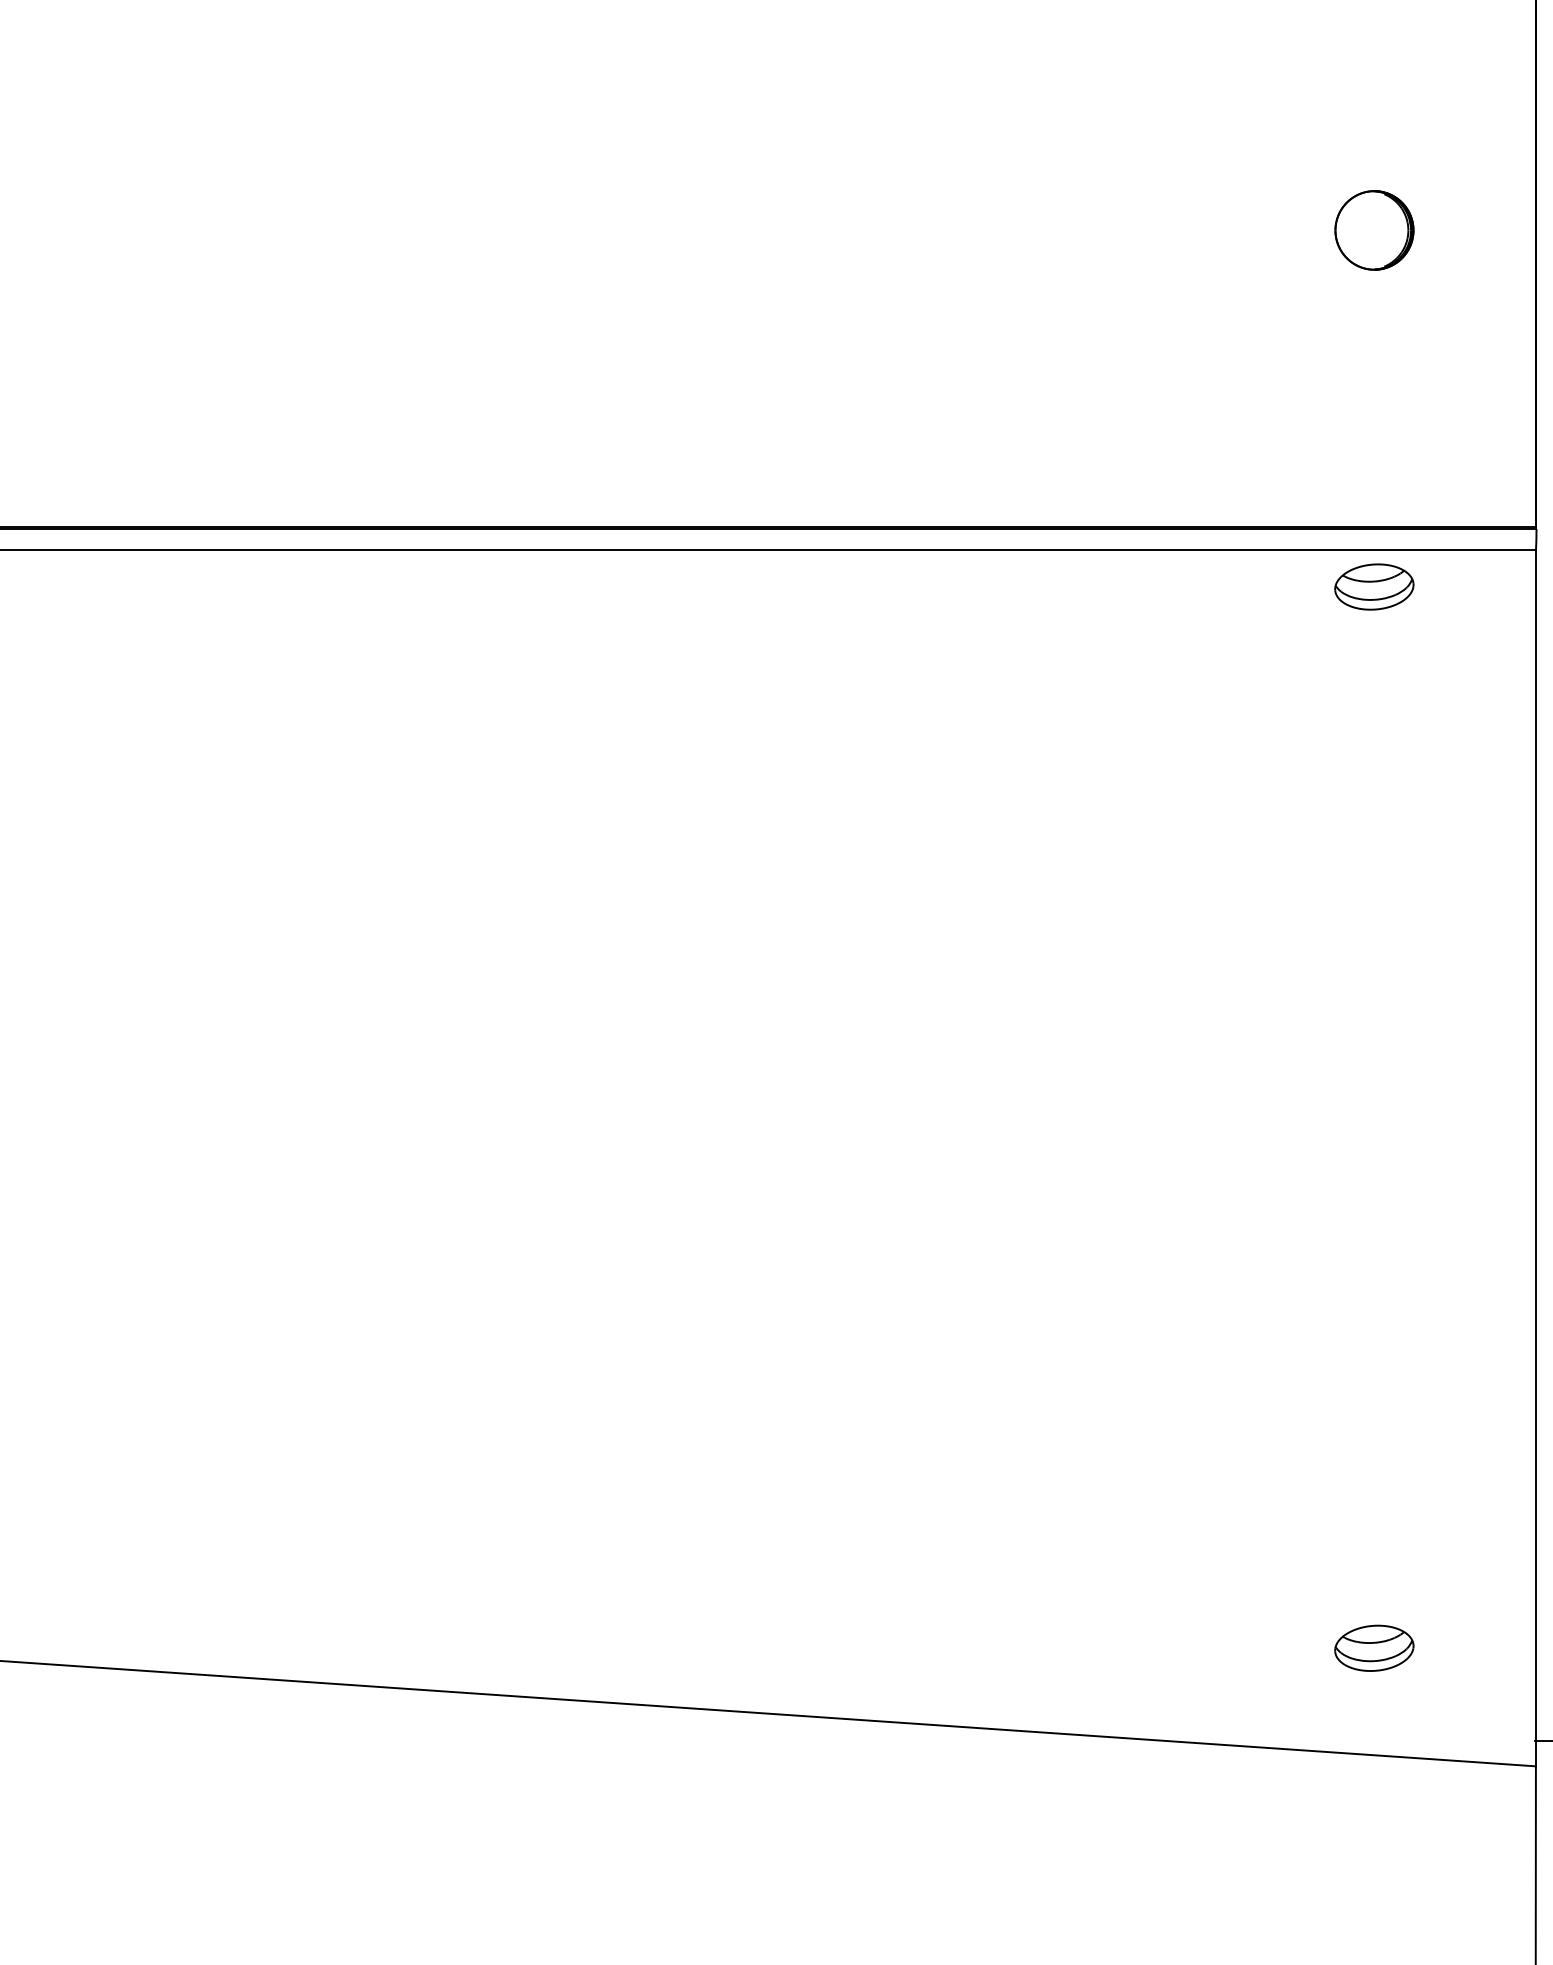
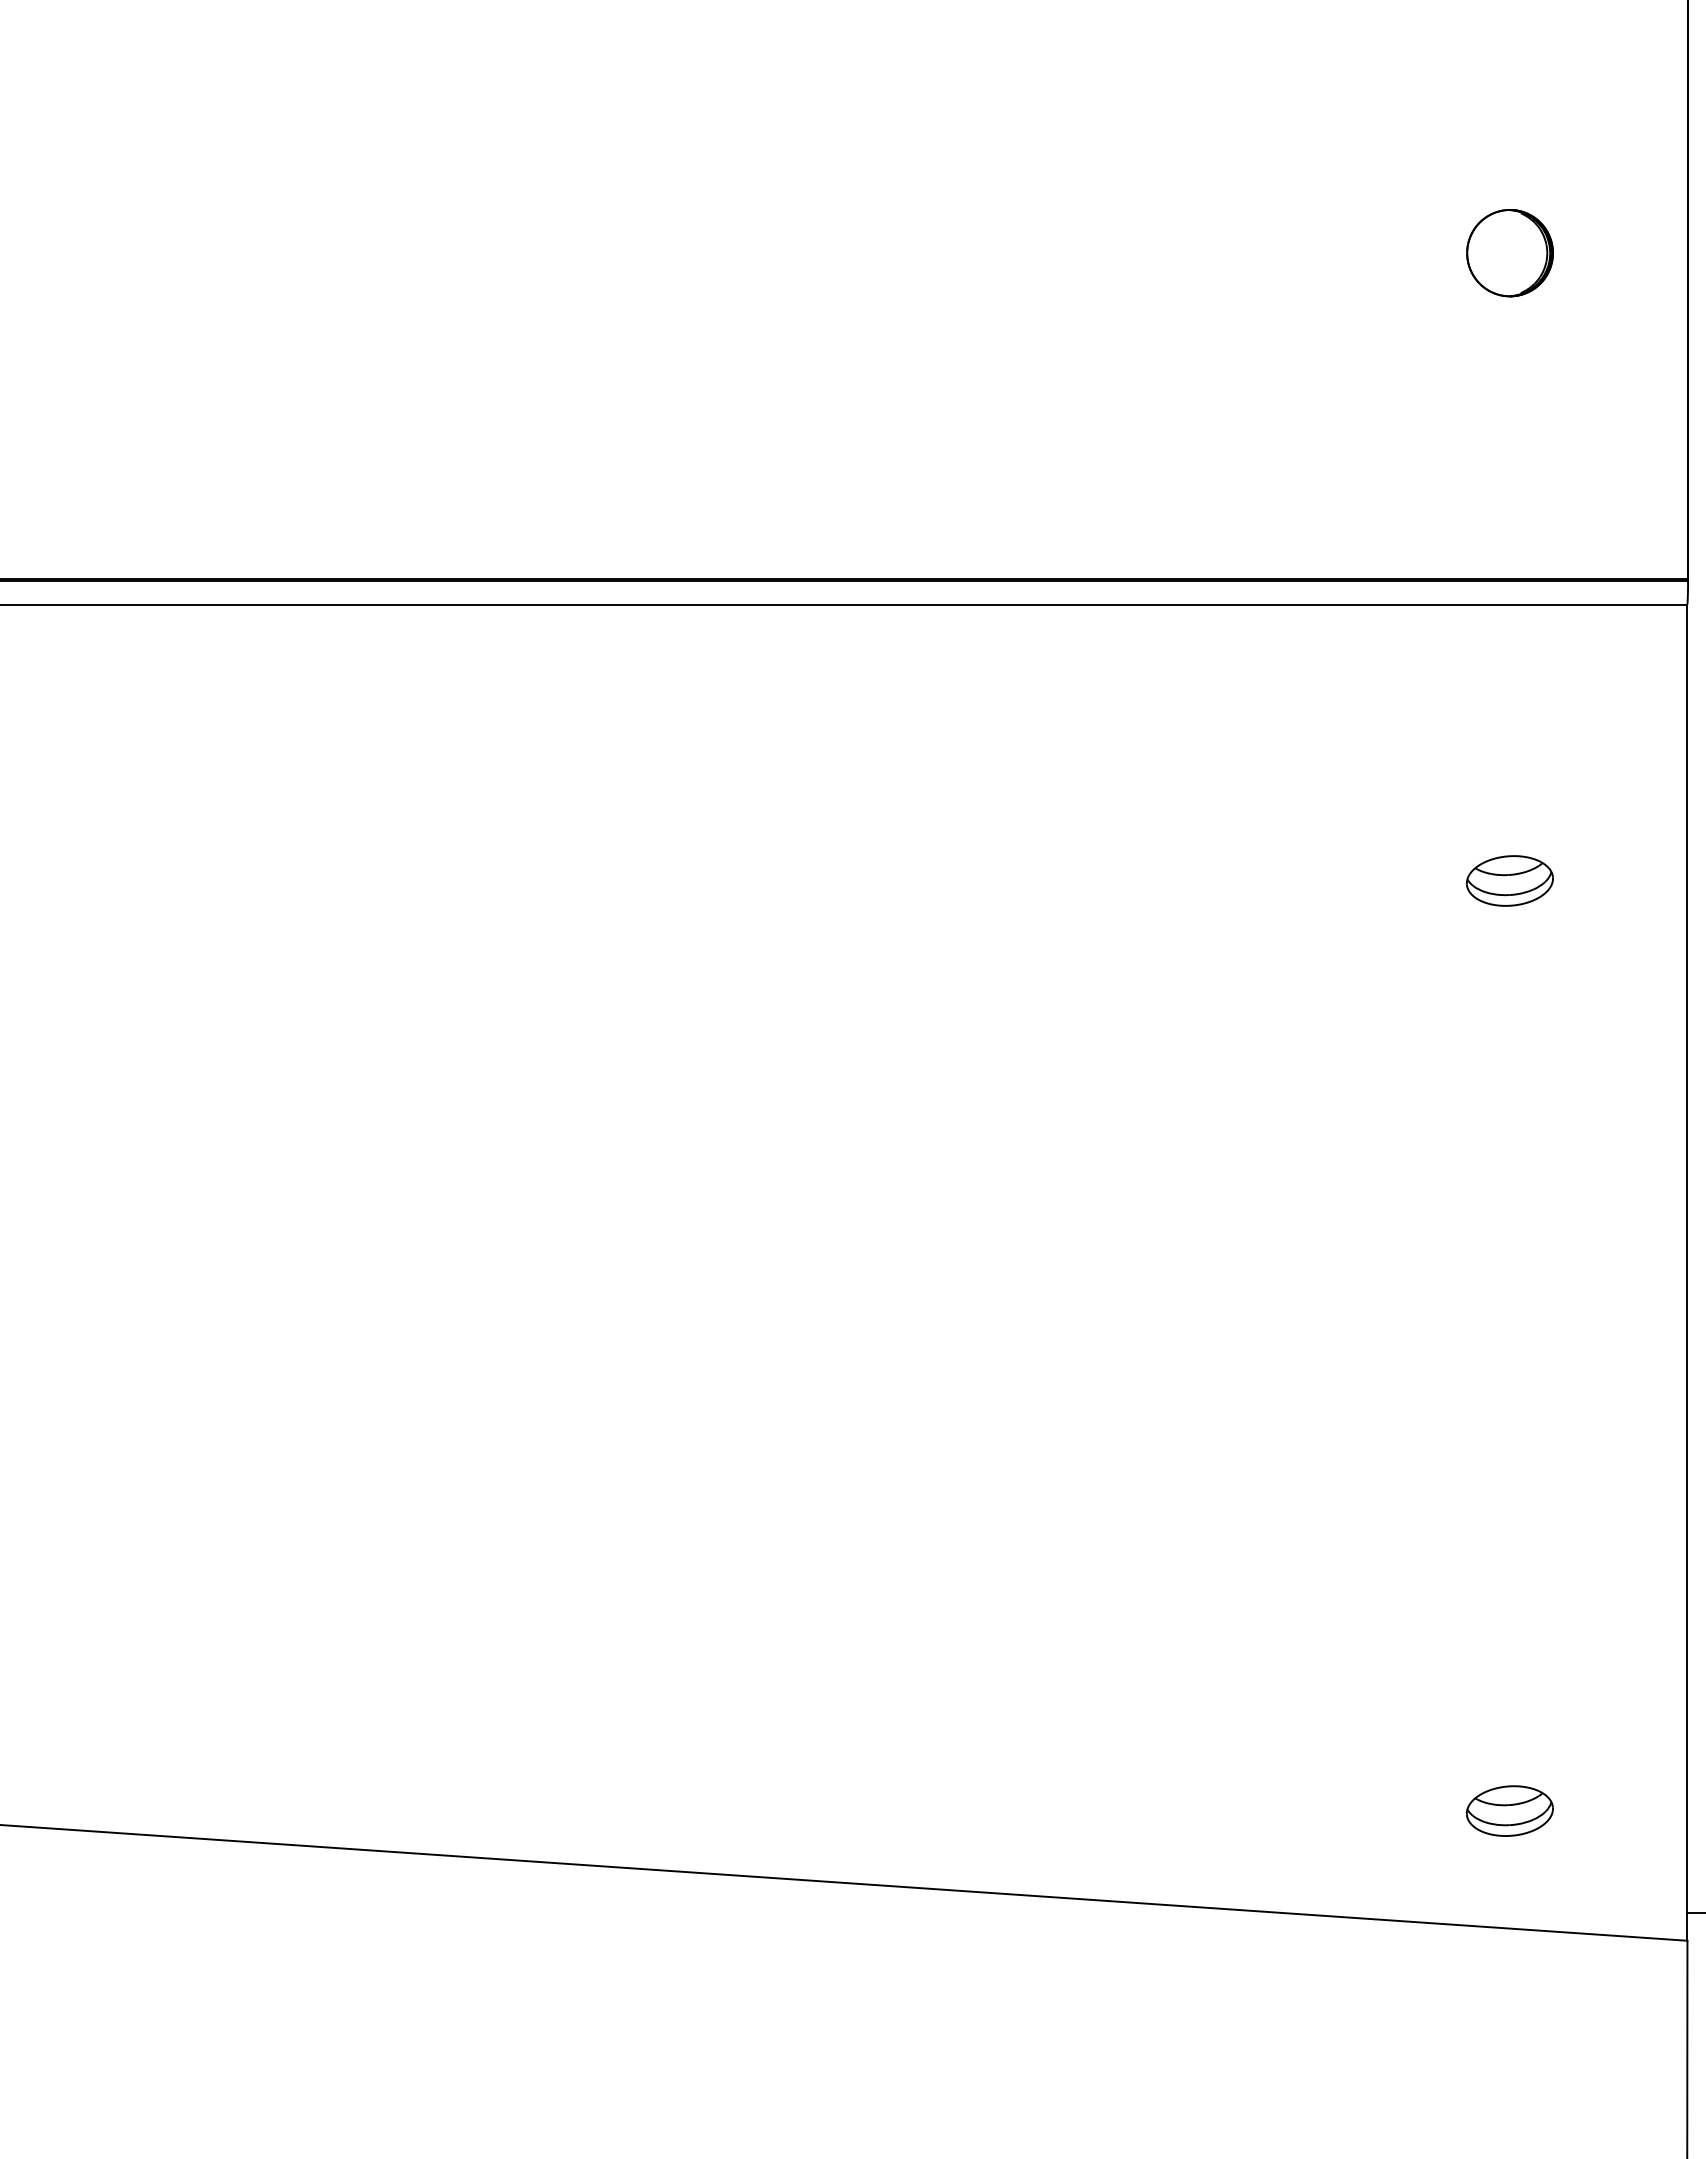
part: (1373, 586) -> (1509, 880), moved

